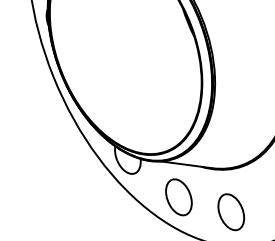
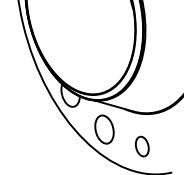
part: (231, 212) -> (142, 146), size x0.7

